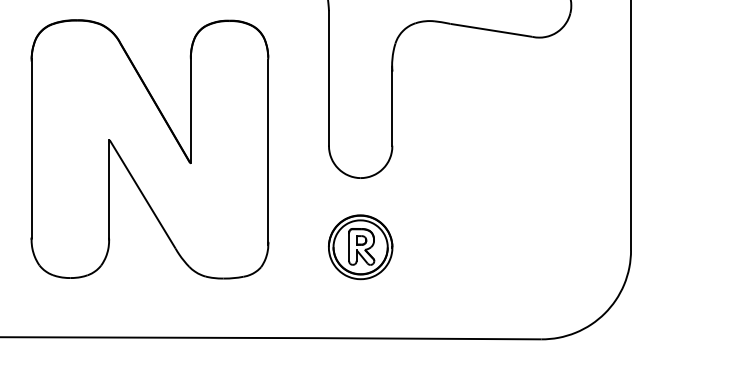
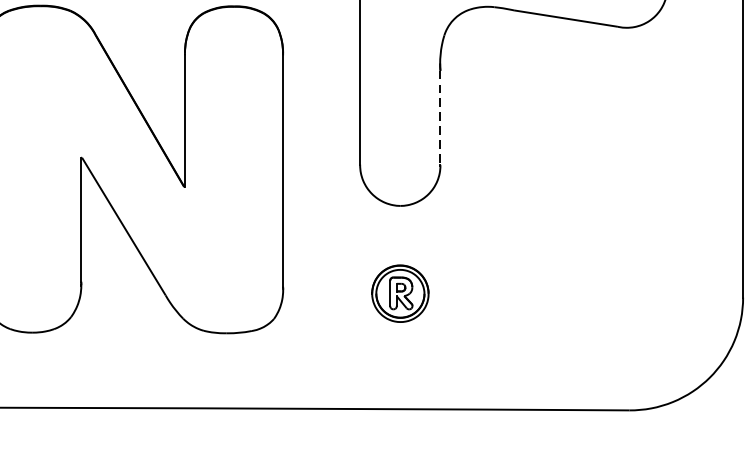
line: (392, 109) -> (440, 118), solid -> dashed
part: (360, 247) -> (400, 293), size x0.7

